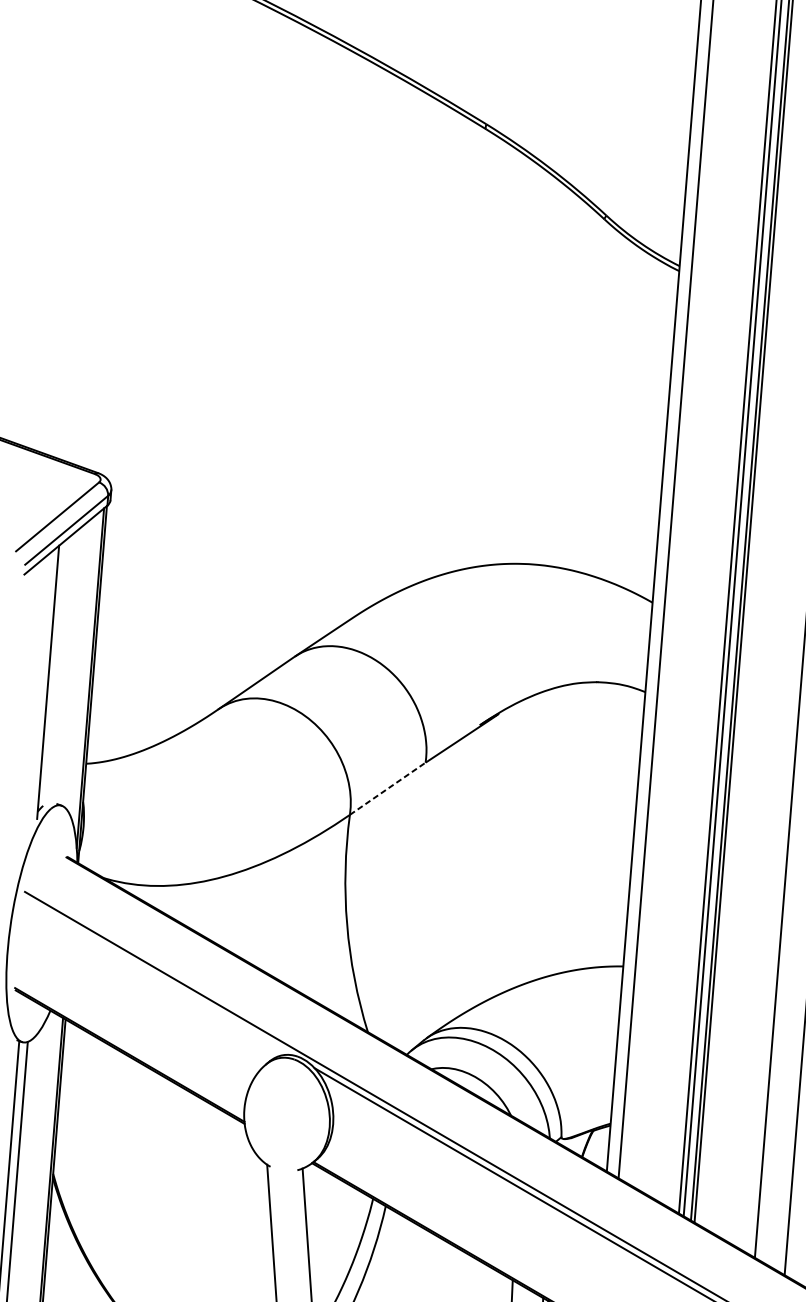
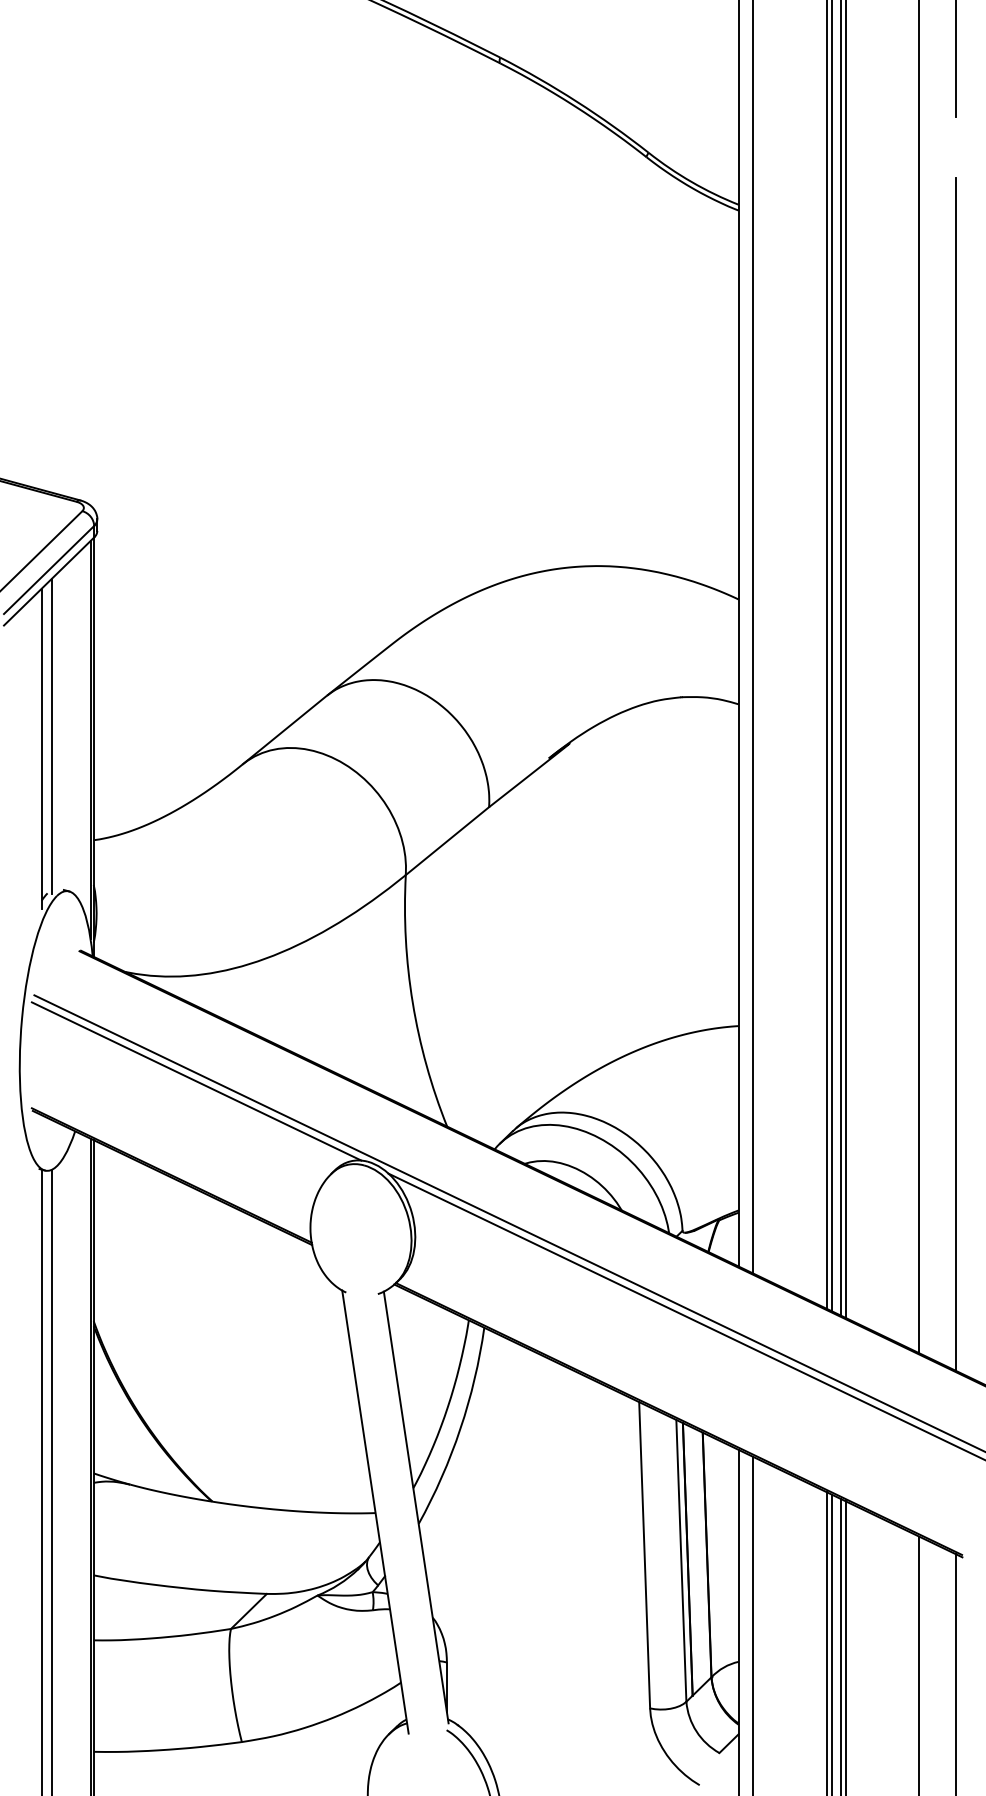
line: (57, 672) -> (51, 736), added
line: (387, 789) -> (447, 841), dashed -> solid
line: (157, 976) -> (196, 1081), added

